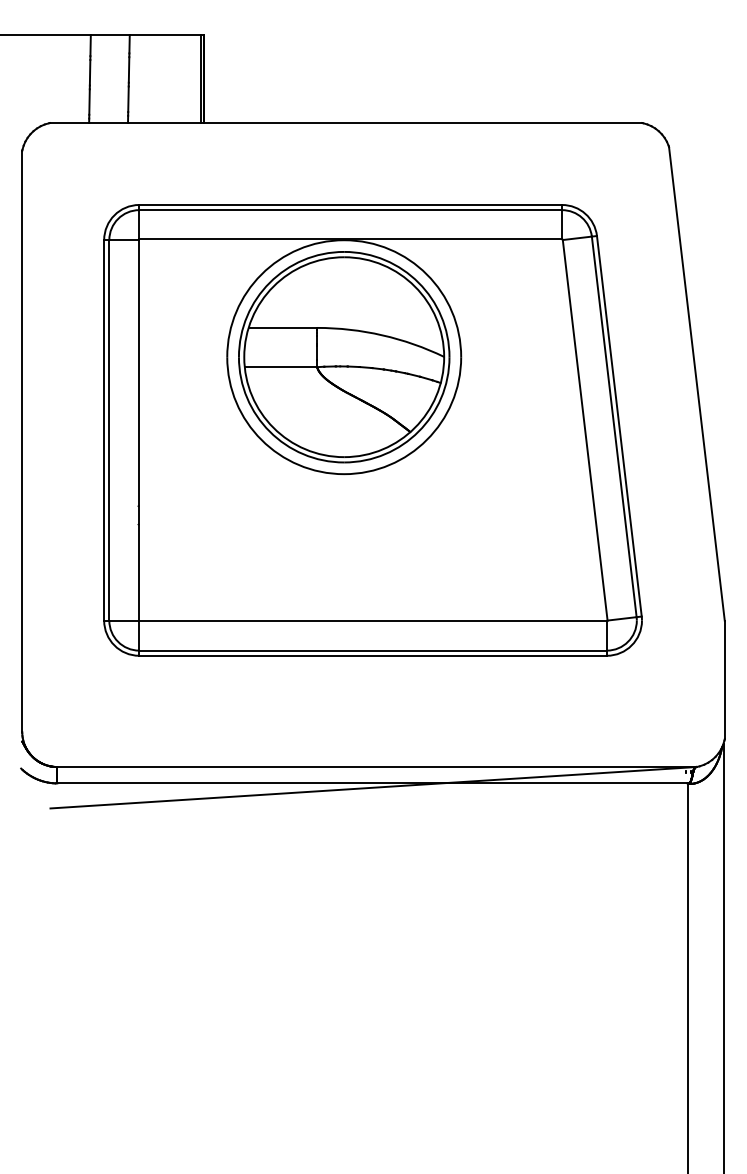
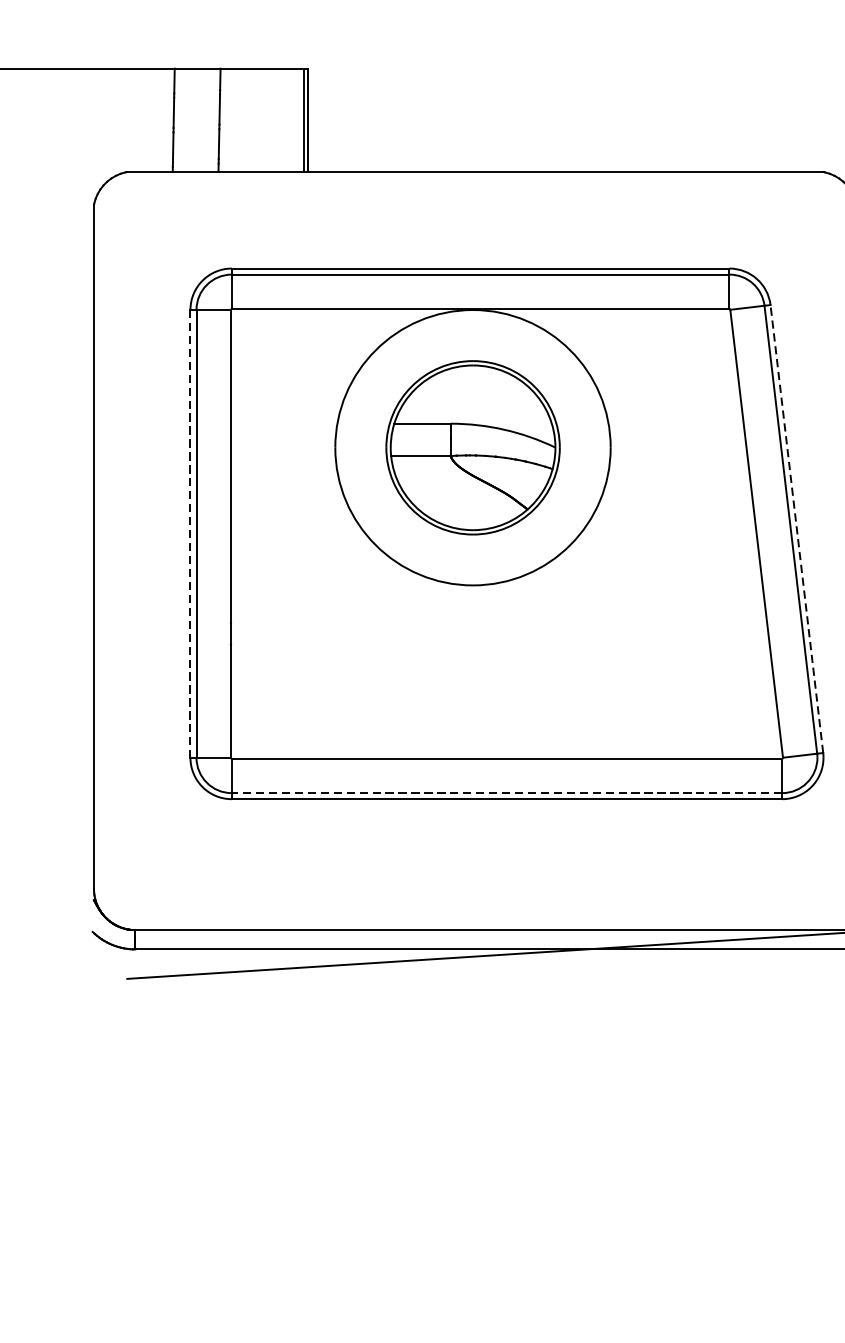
part: (344, 357) -> (473, 448), size x0.7
line: (619, 426) -> (797, 529), solid -> dashed
line: (104, 430) -> (190, 534), solid -> dashed
line: (373, 650) -> (507, 792), solid -> dashed

